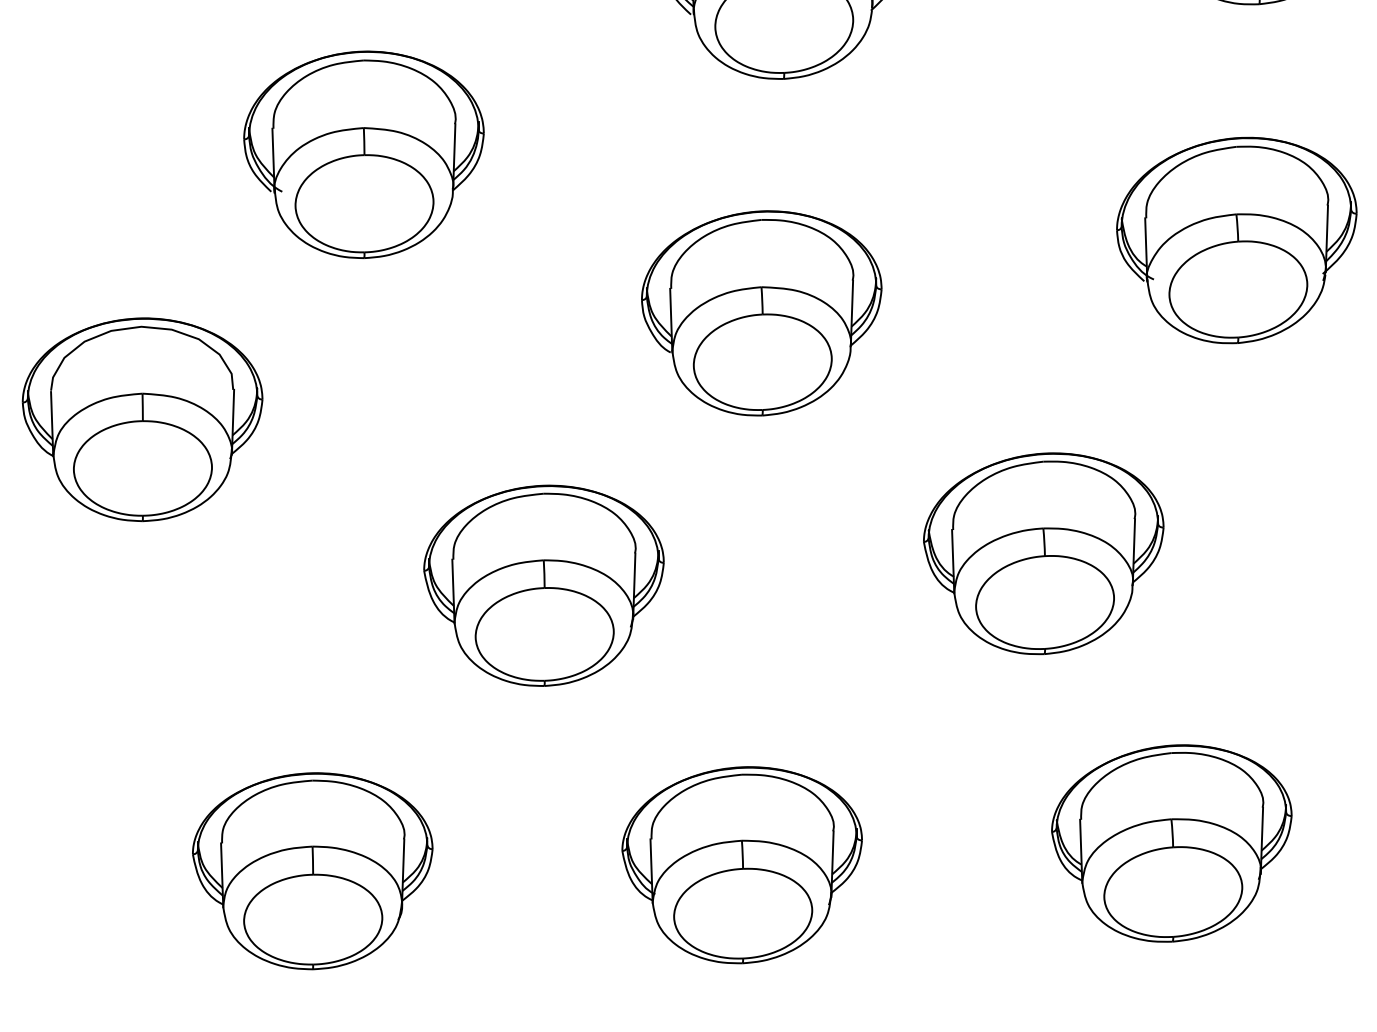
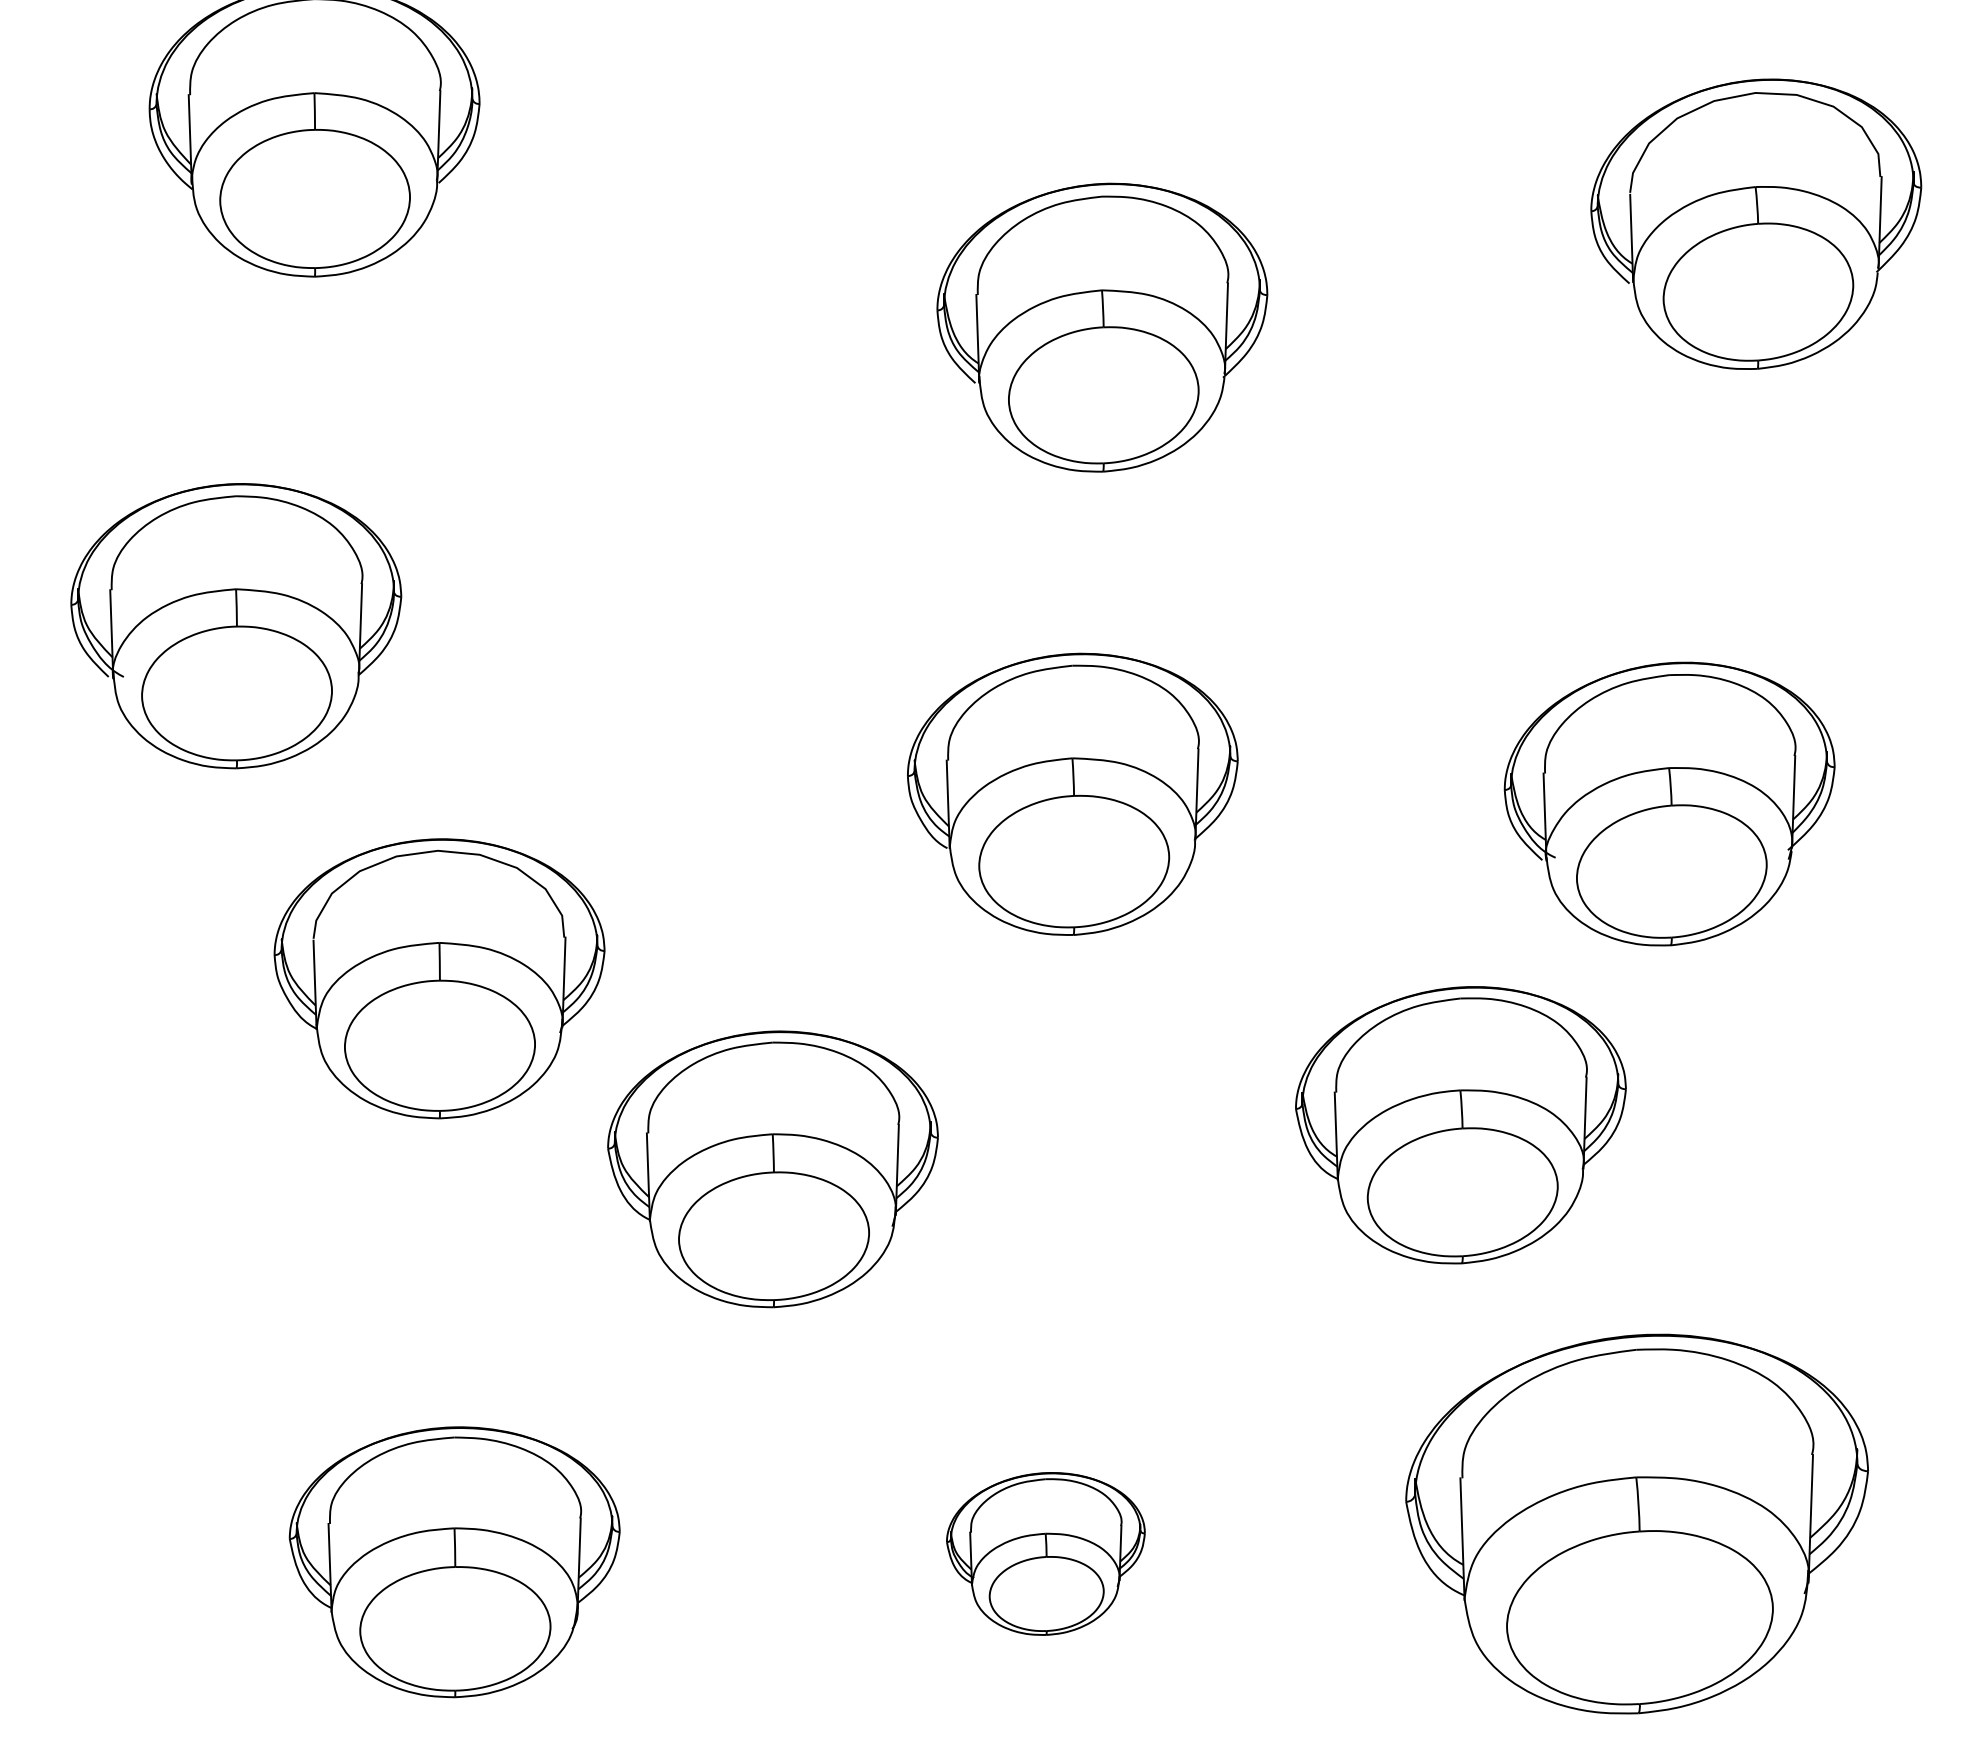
part: (364, 155) -> (236, 626), moved
part: (1236, 240) -> (1669, 803), moved
part: (142, 419) -> (439, 978), moved
part: (1172, 843) -> (1637, 1523), size x1.4
part: (741, 864) -> (1045, 1553), size x0.6

